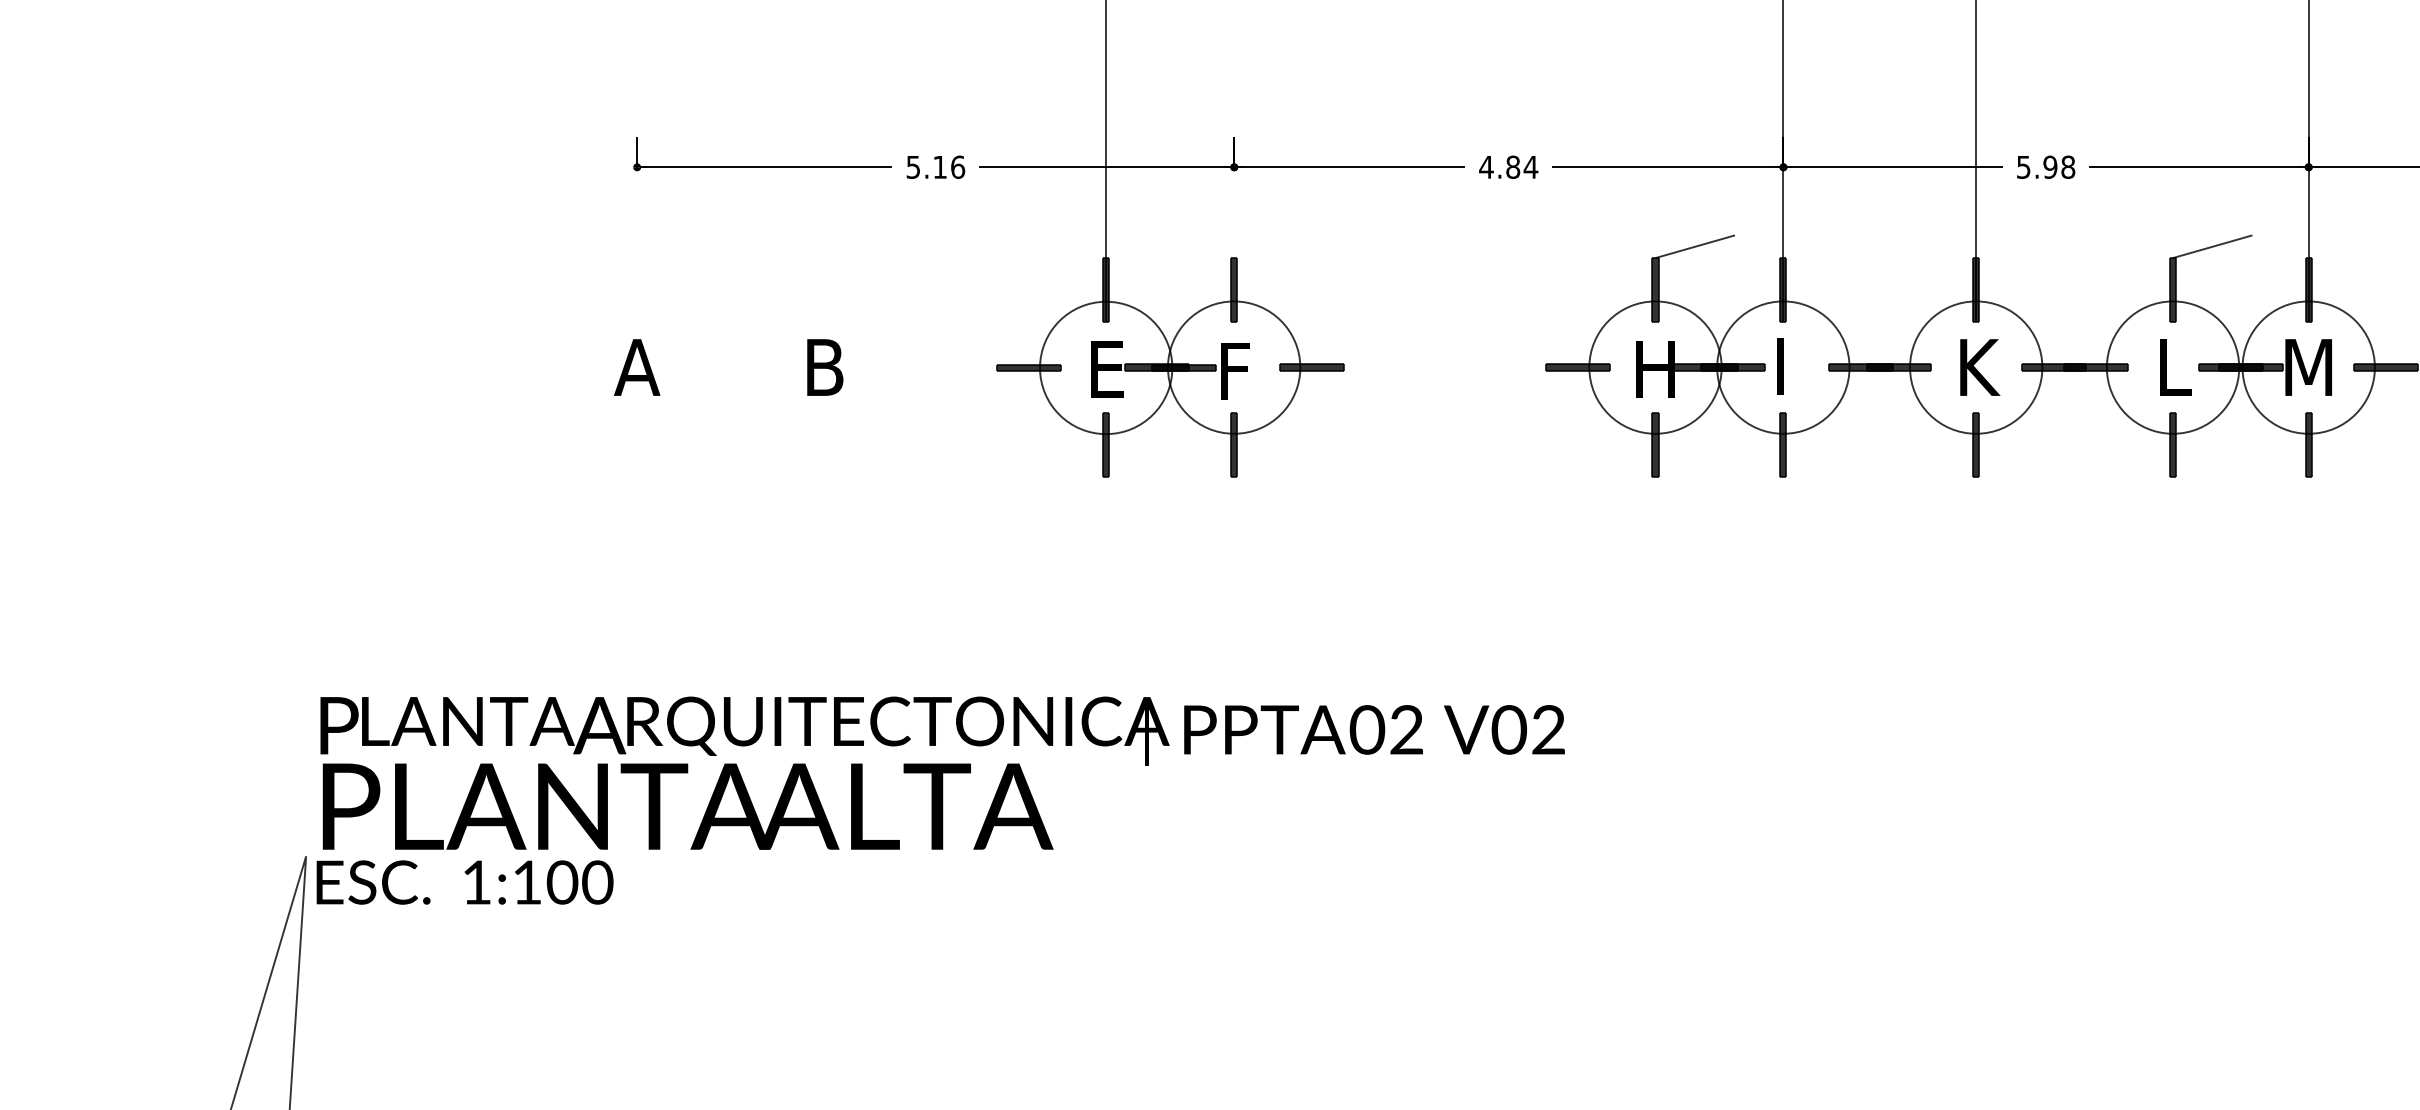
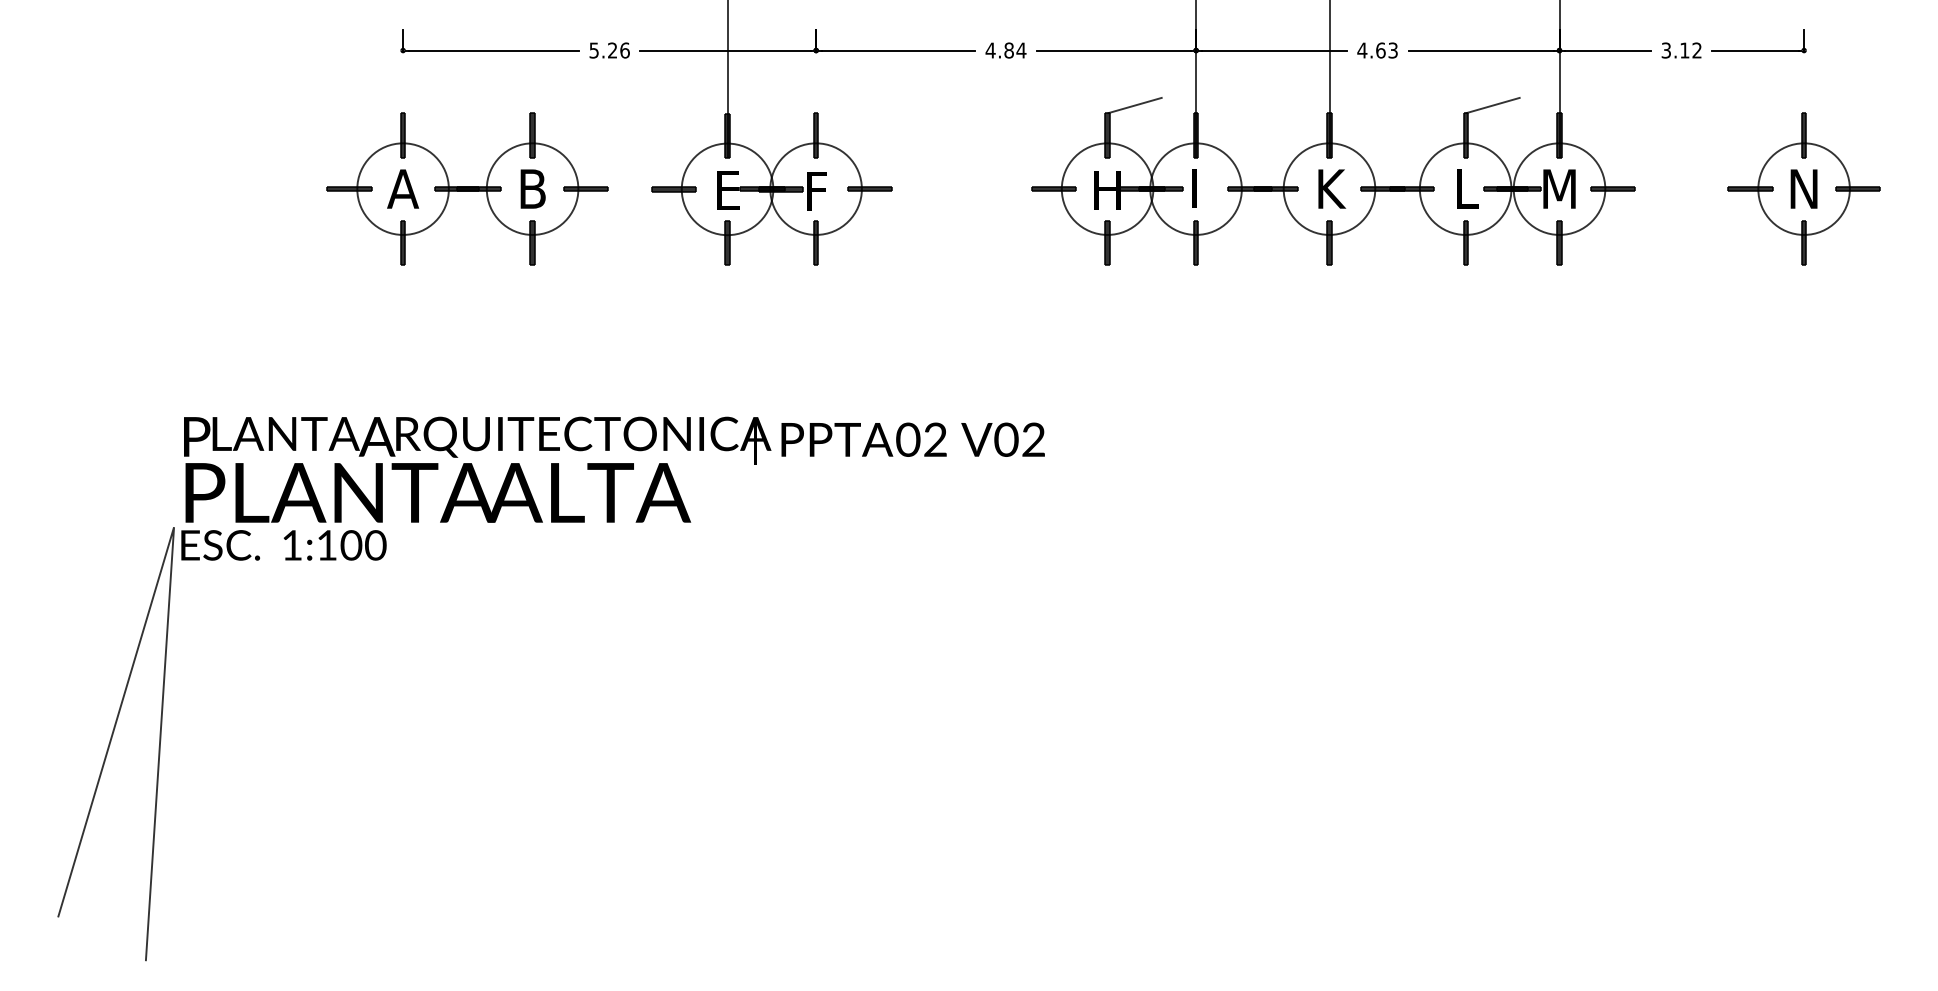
text: (939, 167) -> (612, 50), 5.16 -> 5.26
text: (2045, 167) -> (1377, 50), 5.98 -> 4.63
part: (730, 366) -> (467, 188), added

